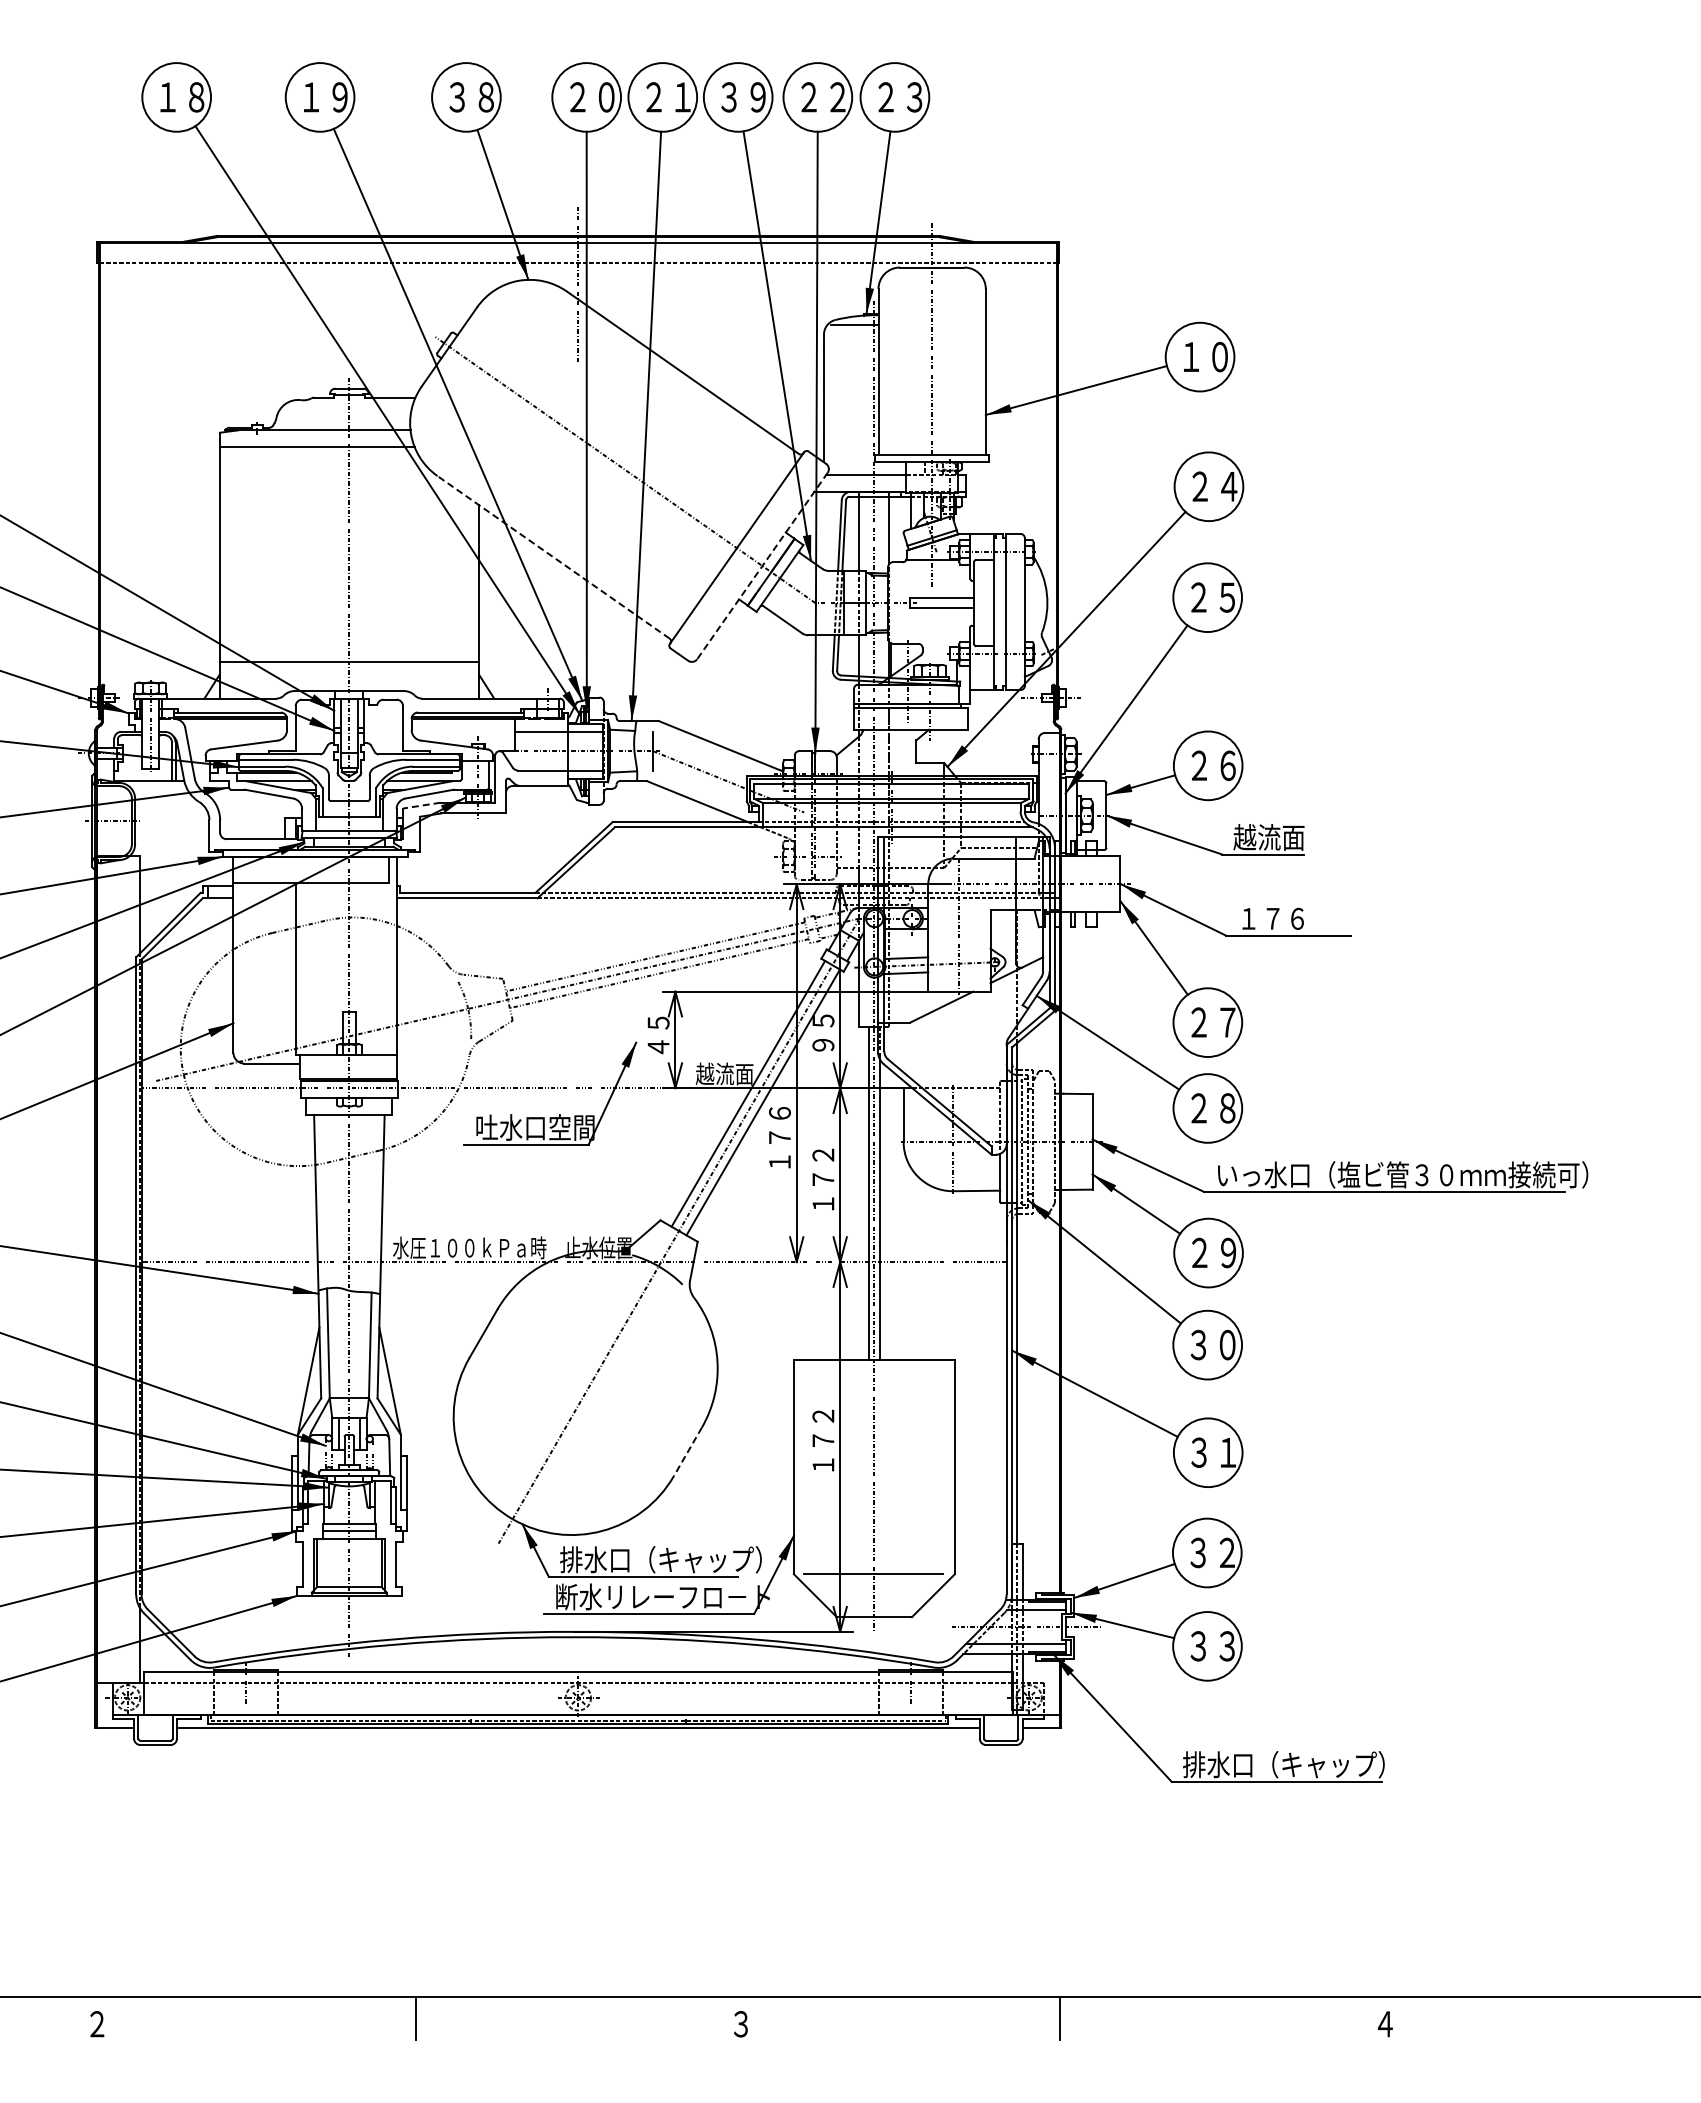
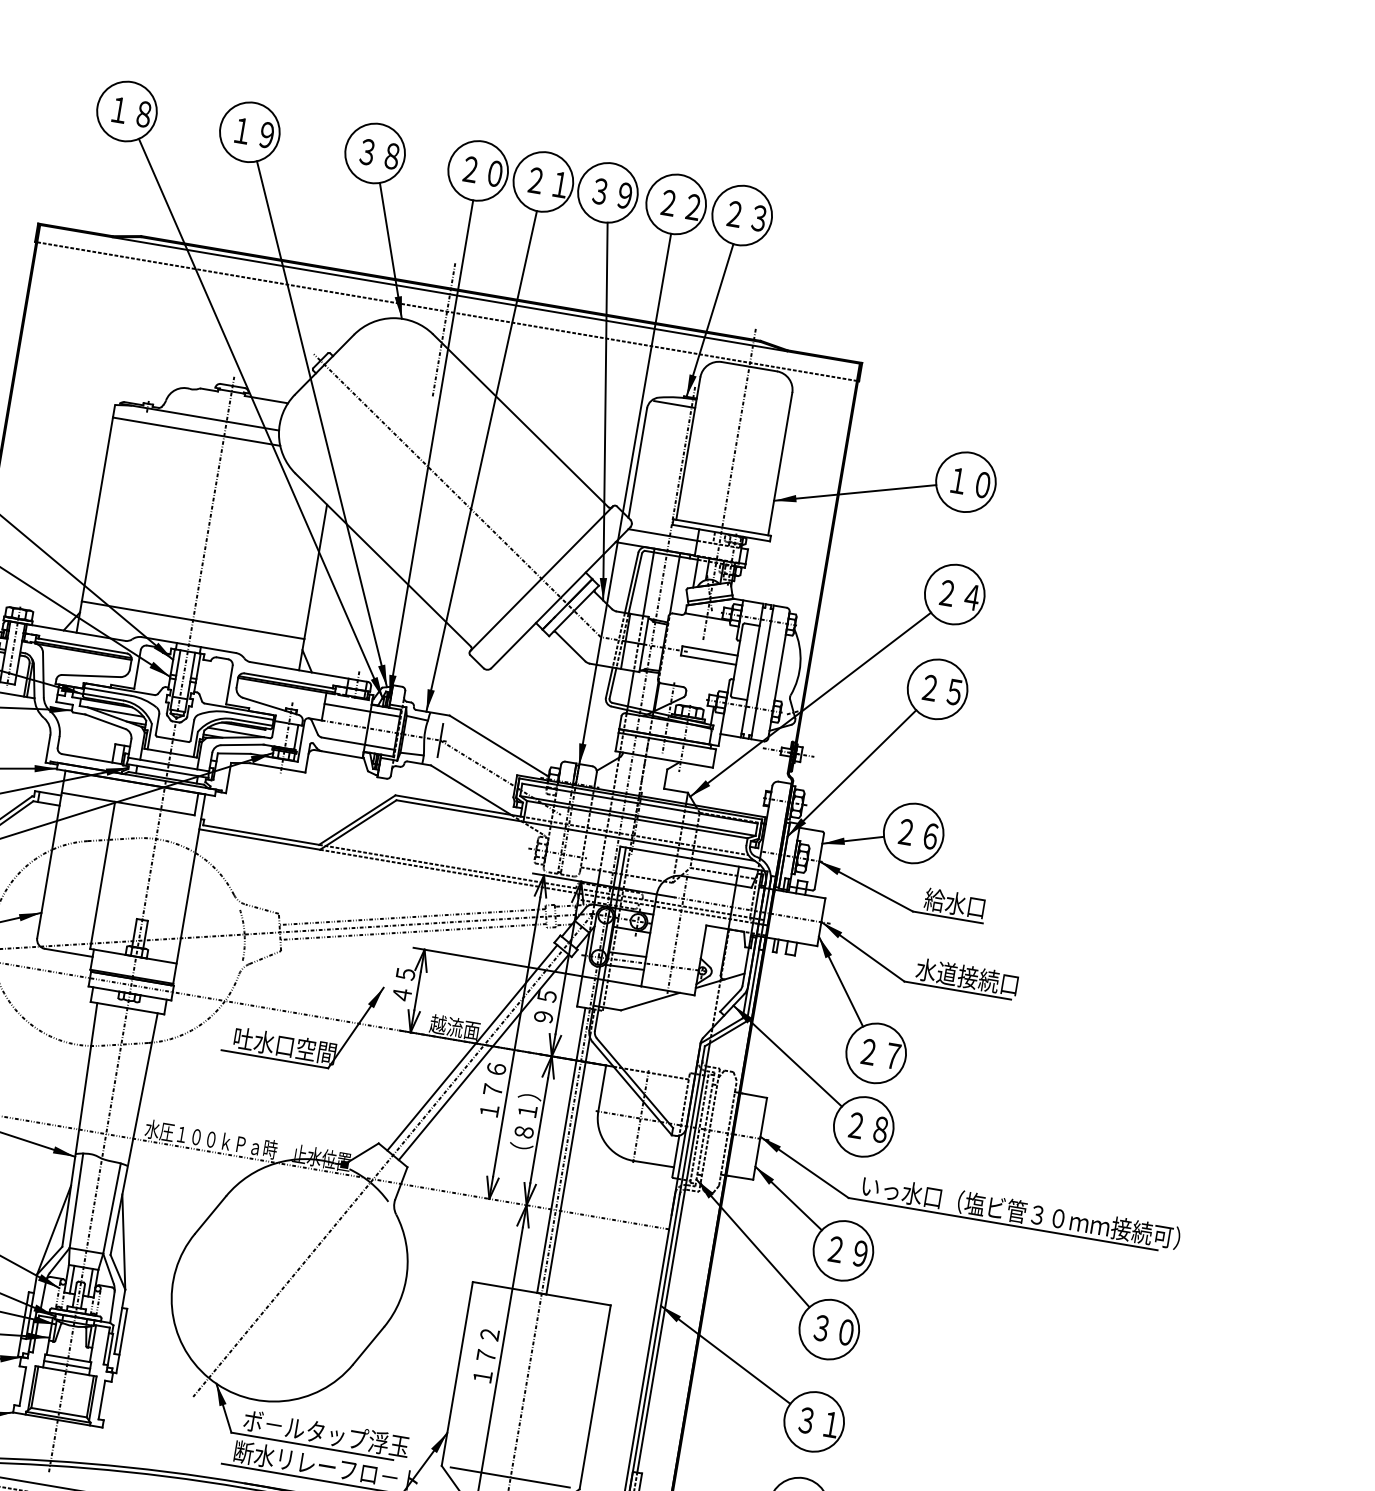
line: (553, 557) -> (383, 560), dashed -> solid
line: (762, 566) -> (560, 598), dashed -> solid
line: (421, 805) -> (234, 753), dashed -> solid
text: (1268, 837) -> (954, 903), 越流面 -> 給水口
text: (1296, 918) -> (967, 977), １７６ -> 水道接続口
text: (822, 1172) -> (524, 1125), １７２ -> （８１）
line: (687, 1451) -> (368, 1345), dashed -> solid
text: (660, 1559) -> (329, 1433), 排水口（キャップ） -> ボ－ルタップ浮玉

